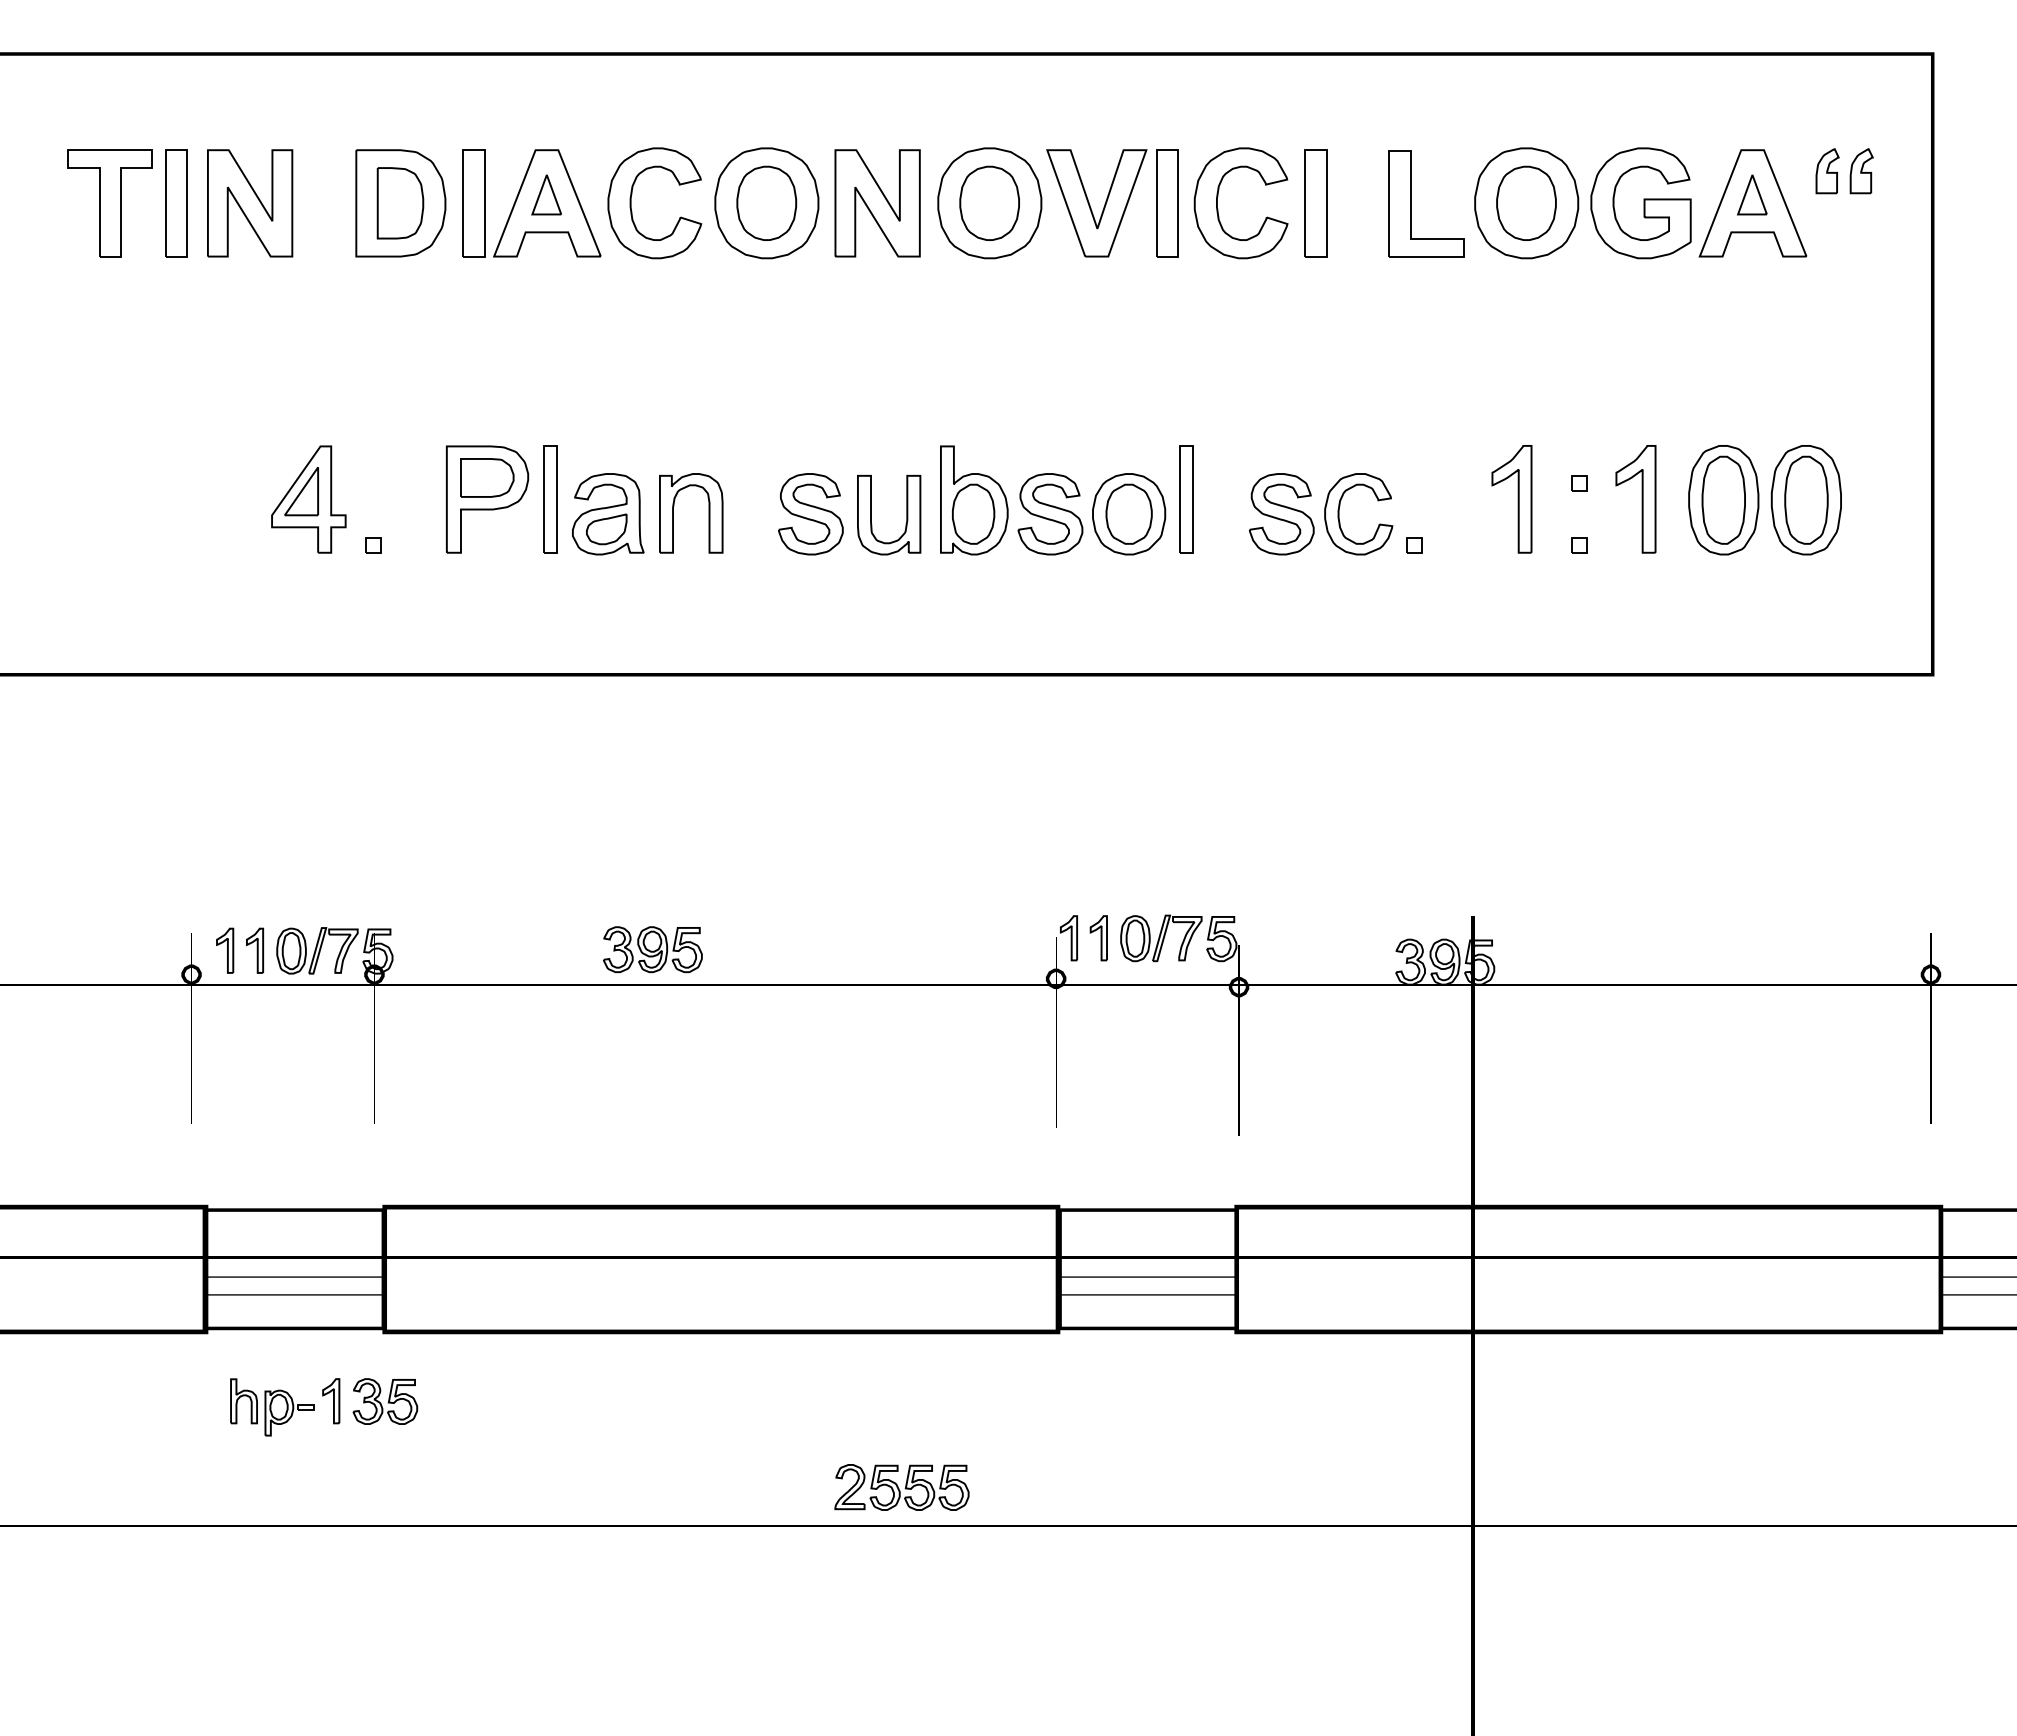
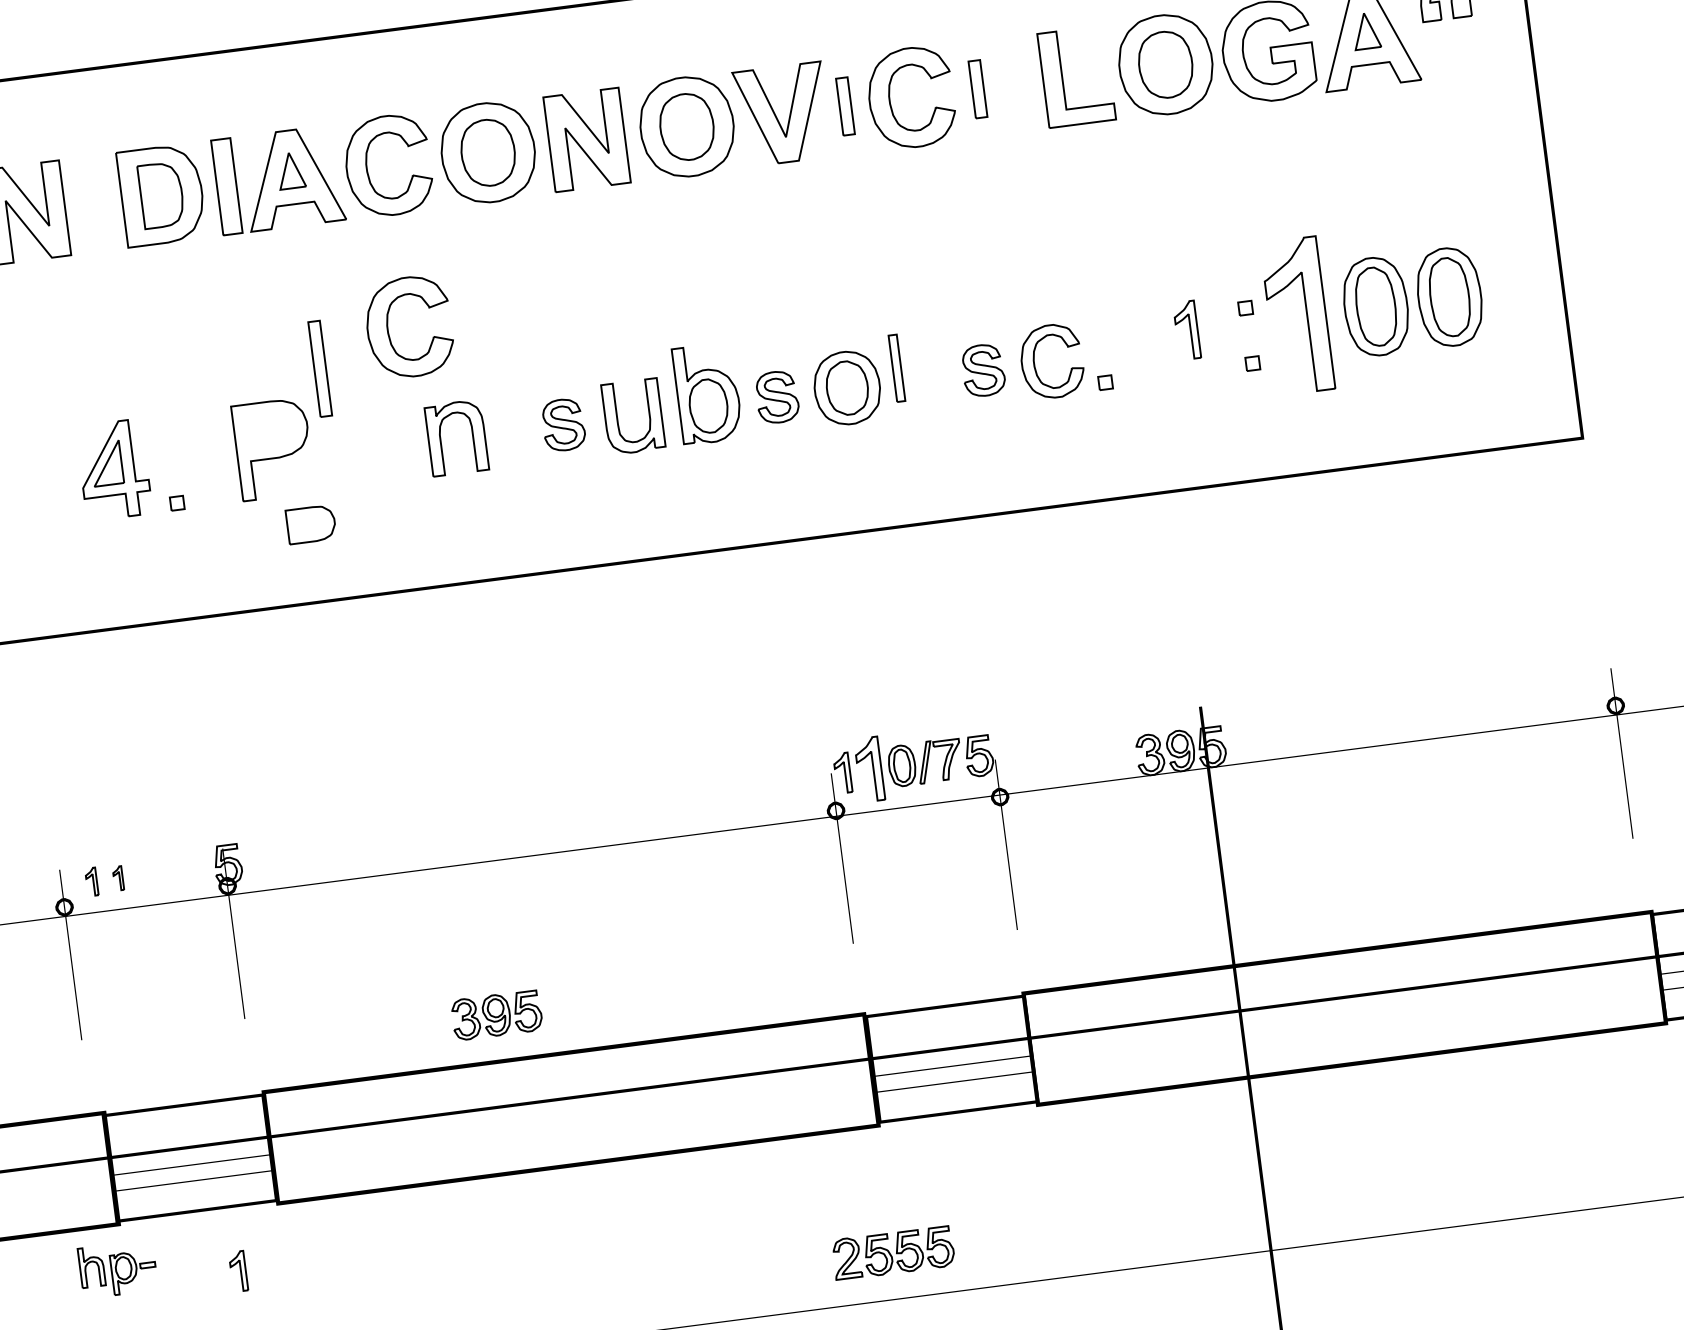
part: (1167, 203) -> (845, 106), size x0.6
part: (1315, 203) -> (977, 89), size x0.6
part: (631, 384) -> (388, 330), added
part: (487, 477) -> (311, 524), moved
part: (550, 499) -> (320, 368), moved
part: (1186, 499) -> (896, 368), size x0.7
part: (1511, 499) -> (1186, 330), size x0.6
part: (1635, 499) -> (1297, 316), size x1.6
part: (608, 514) -> (383, 448), removed
part: (810, 514) -> (563, 425), size x0.7
part: (1050, 514) -> (777, 397), size x0.7
part: (1281, 514) -> (983, 370), size x0.7
part: (1098, 938) -> (869, 769), size x1.6
part: (652, 949) -> (496, 1015), moved
part: (225, 950) -> (92, 881), size x0.7
part: (254, 950) -> (117, 878), size x0.6
part: (317, 950) -> (174, 871), removed
part: (385, 1401) -> (286, 1265), removed
part: (272, 1407) -> (117, 1269), moved
part: (901, 1487) -> (892, 1252), moved

